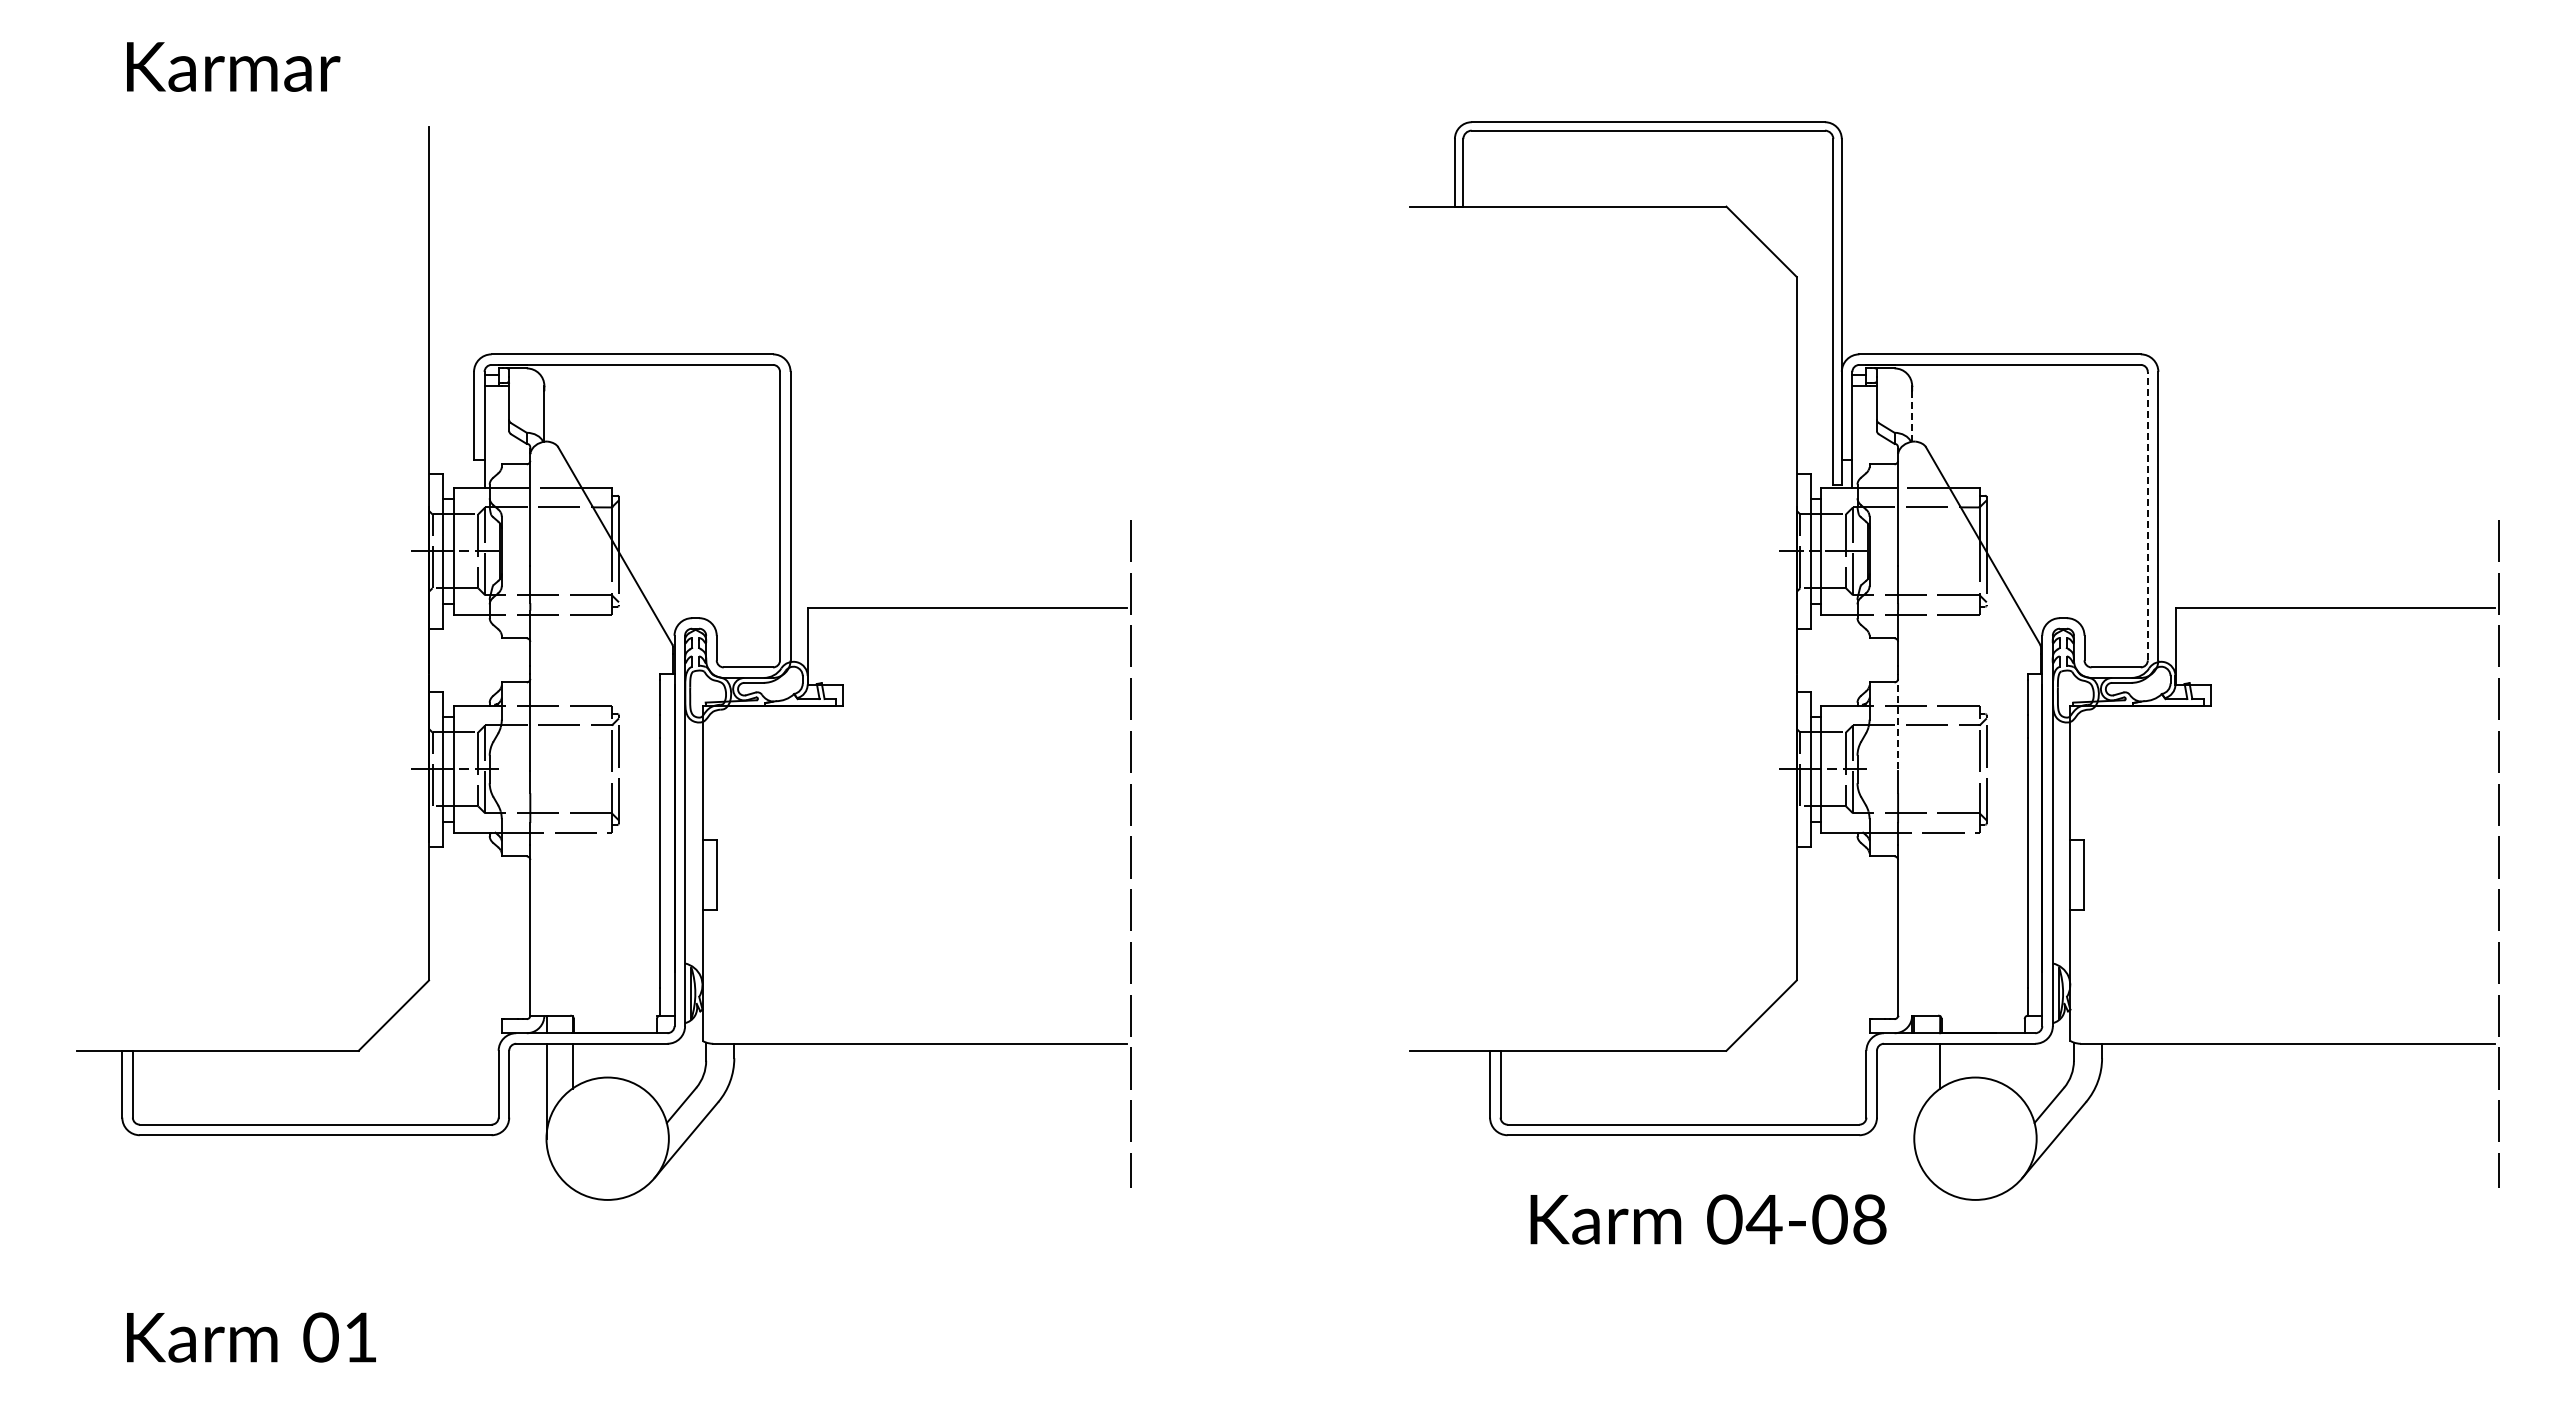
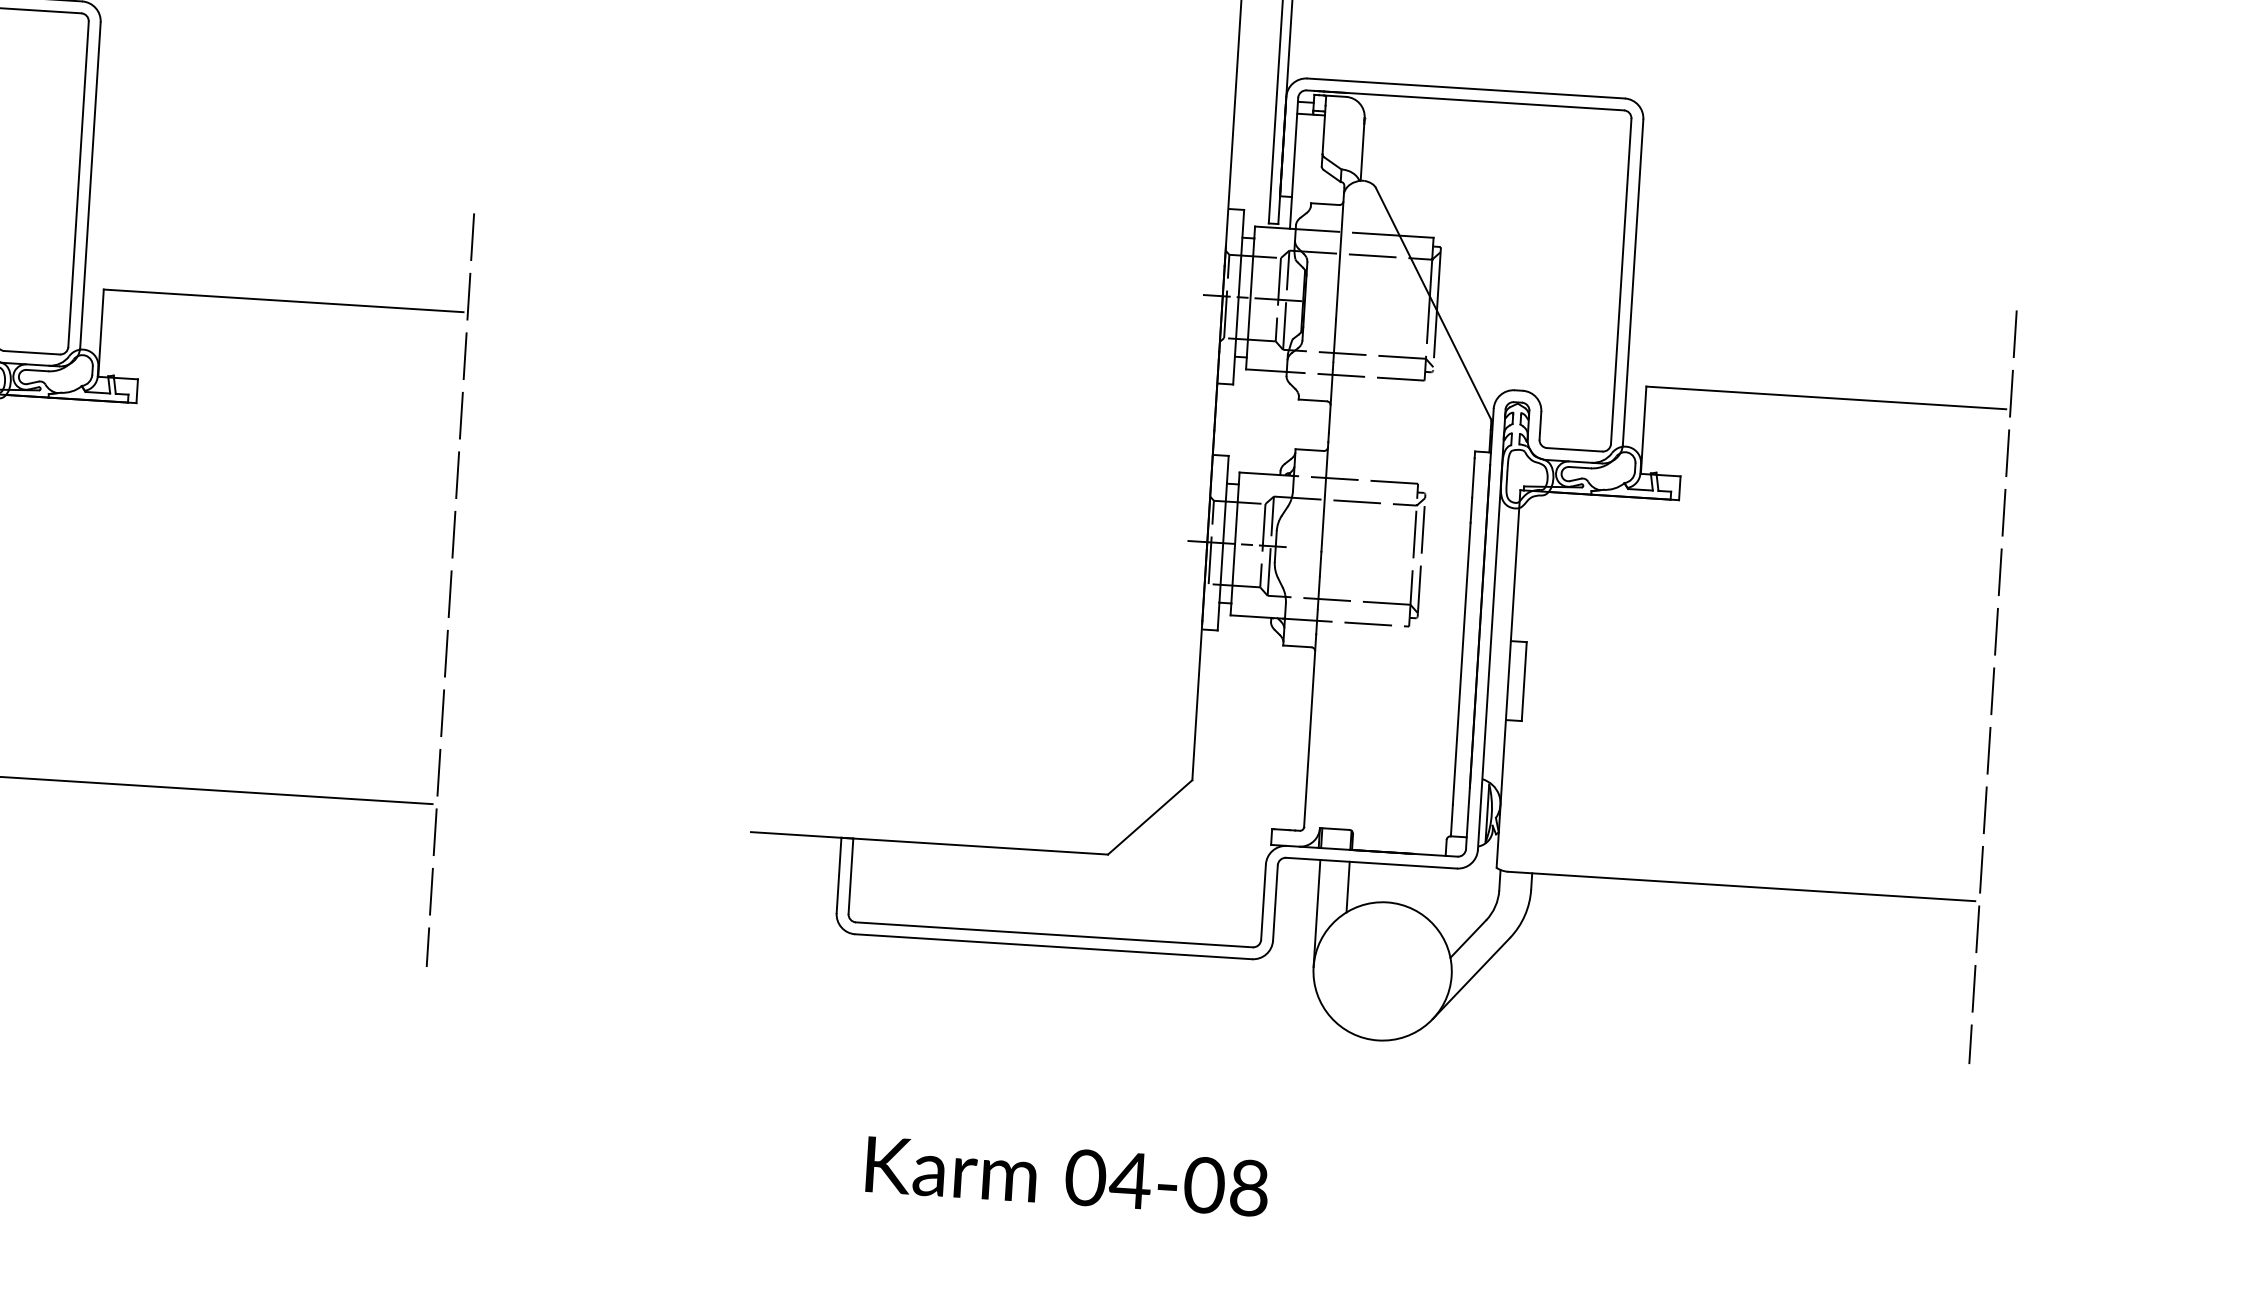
line: (1912, 416) -> (1362, 152), dashed -> solid
line: (2147, 515) -> (1620, 280), dashed -> solid
line: (1898, 722) -> (1325, 496), dashed -> solid
line: (1914, 1090) -> (1317, 912), added
text: (1708, 1219) -> (1067, 1176), moved

